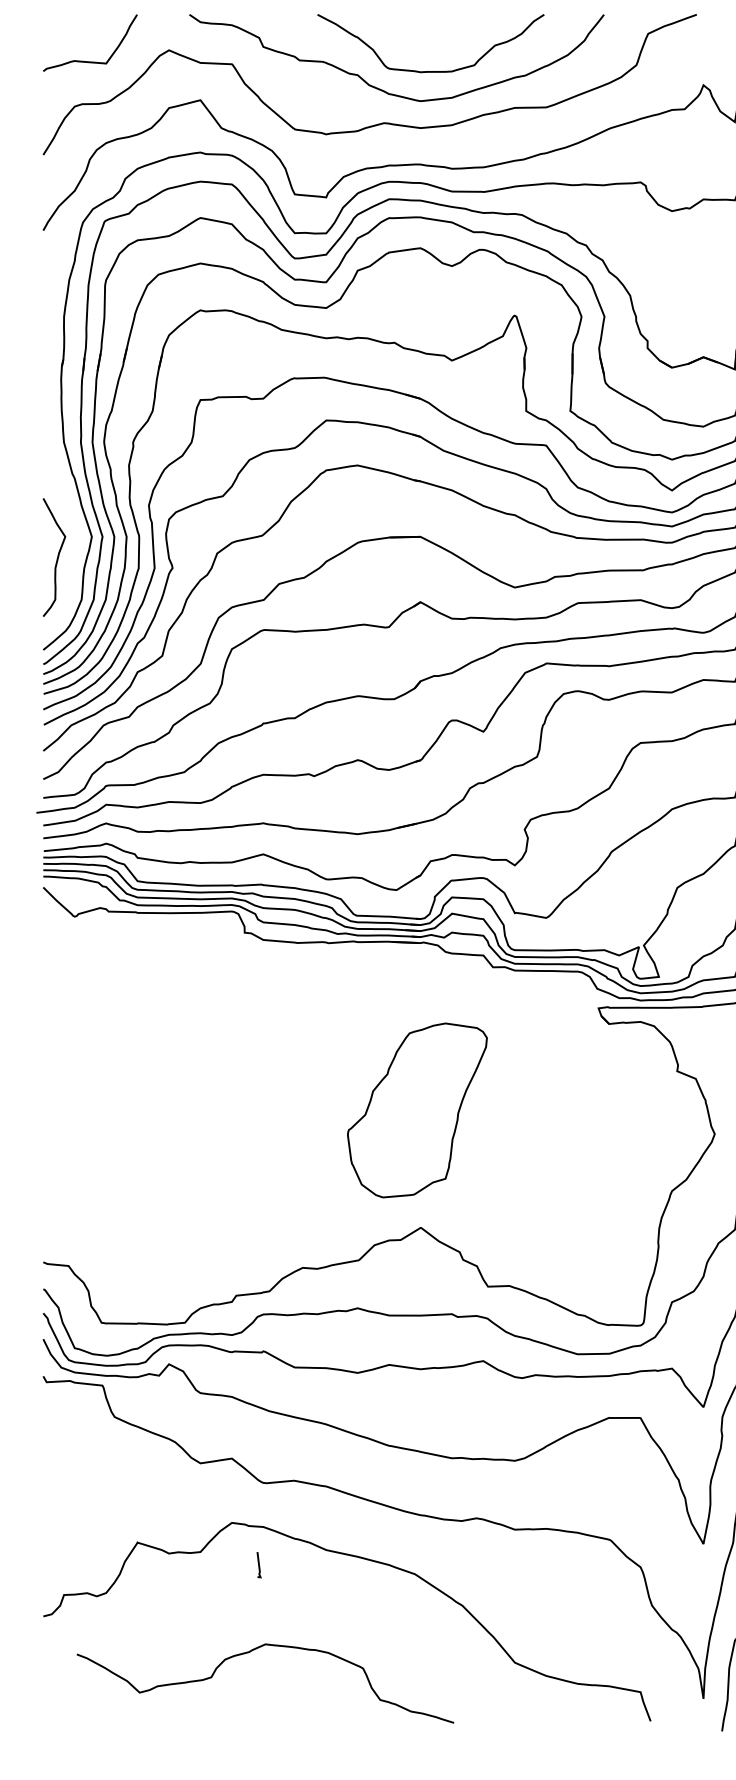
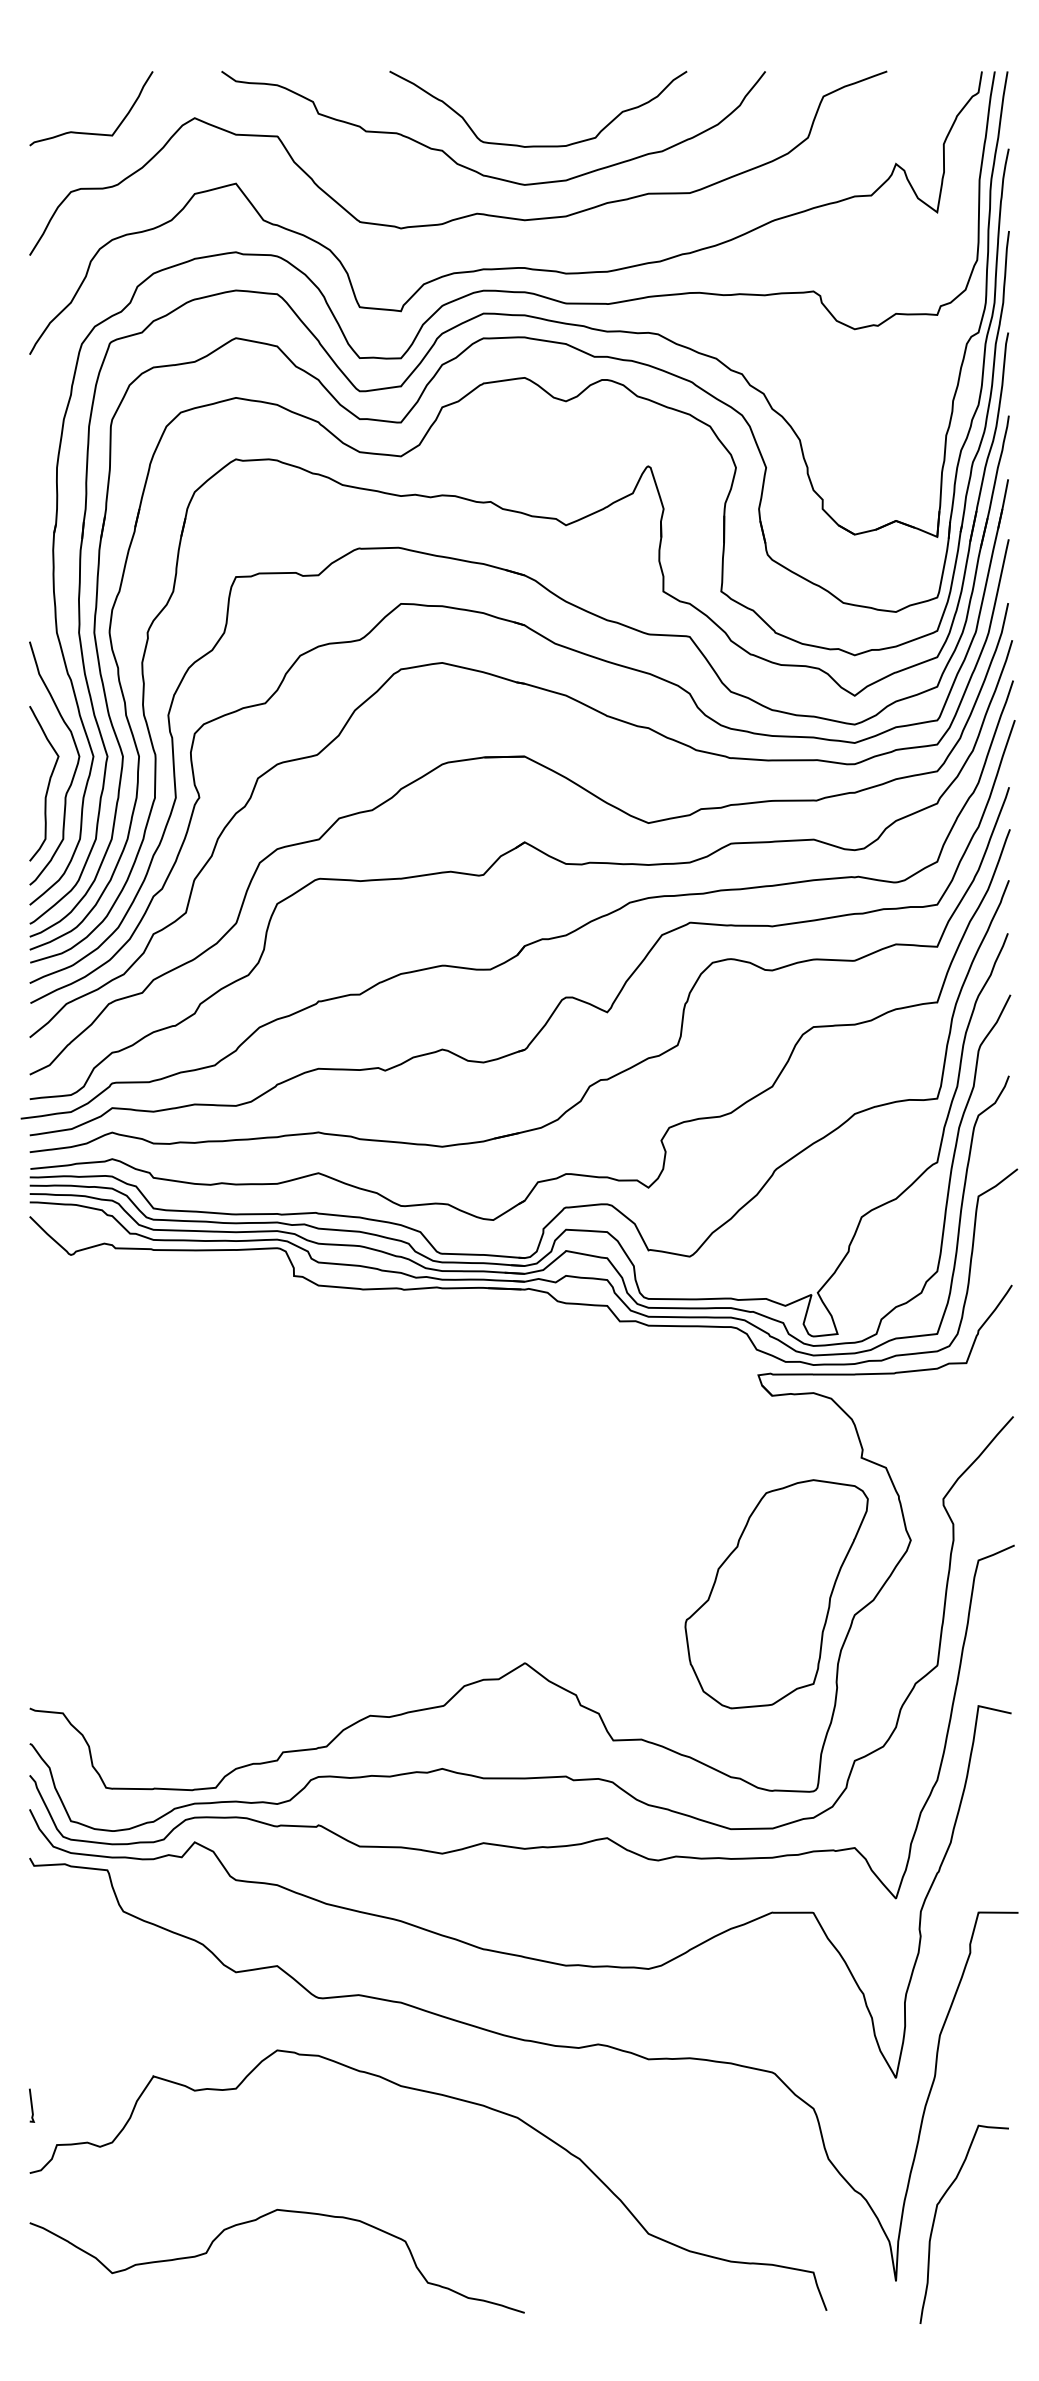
curve: (77, 547) -> (74, 770), added
part: (417, 1110) -> (776, 1594), moved
line: (259, 1564) -> (32, 2105), moved
curve: (249, 1652) -> (256, 2220), moved

